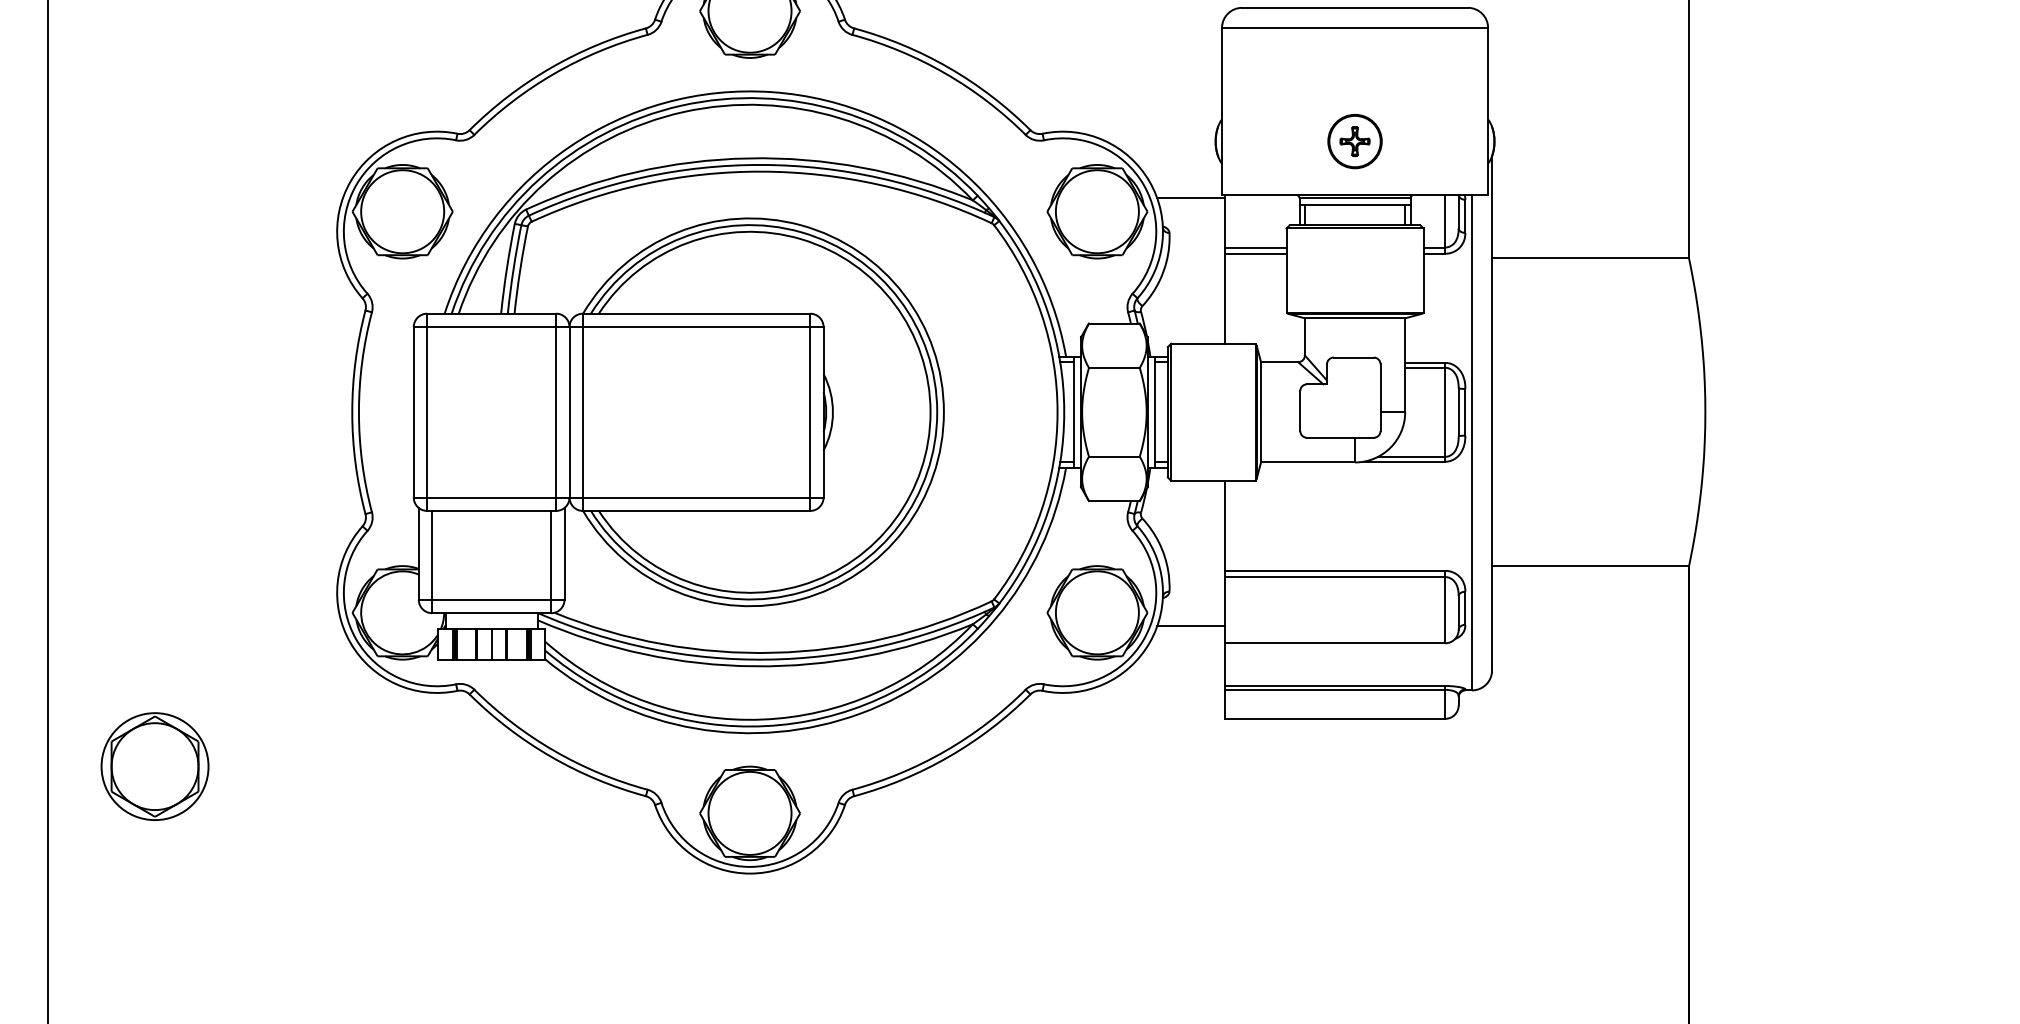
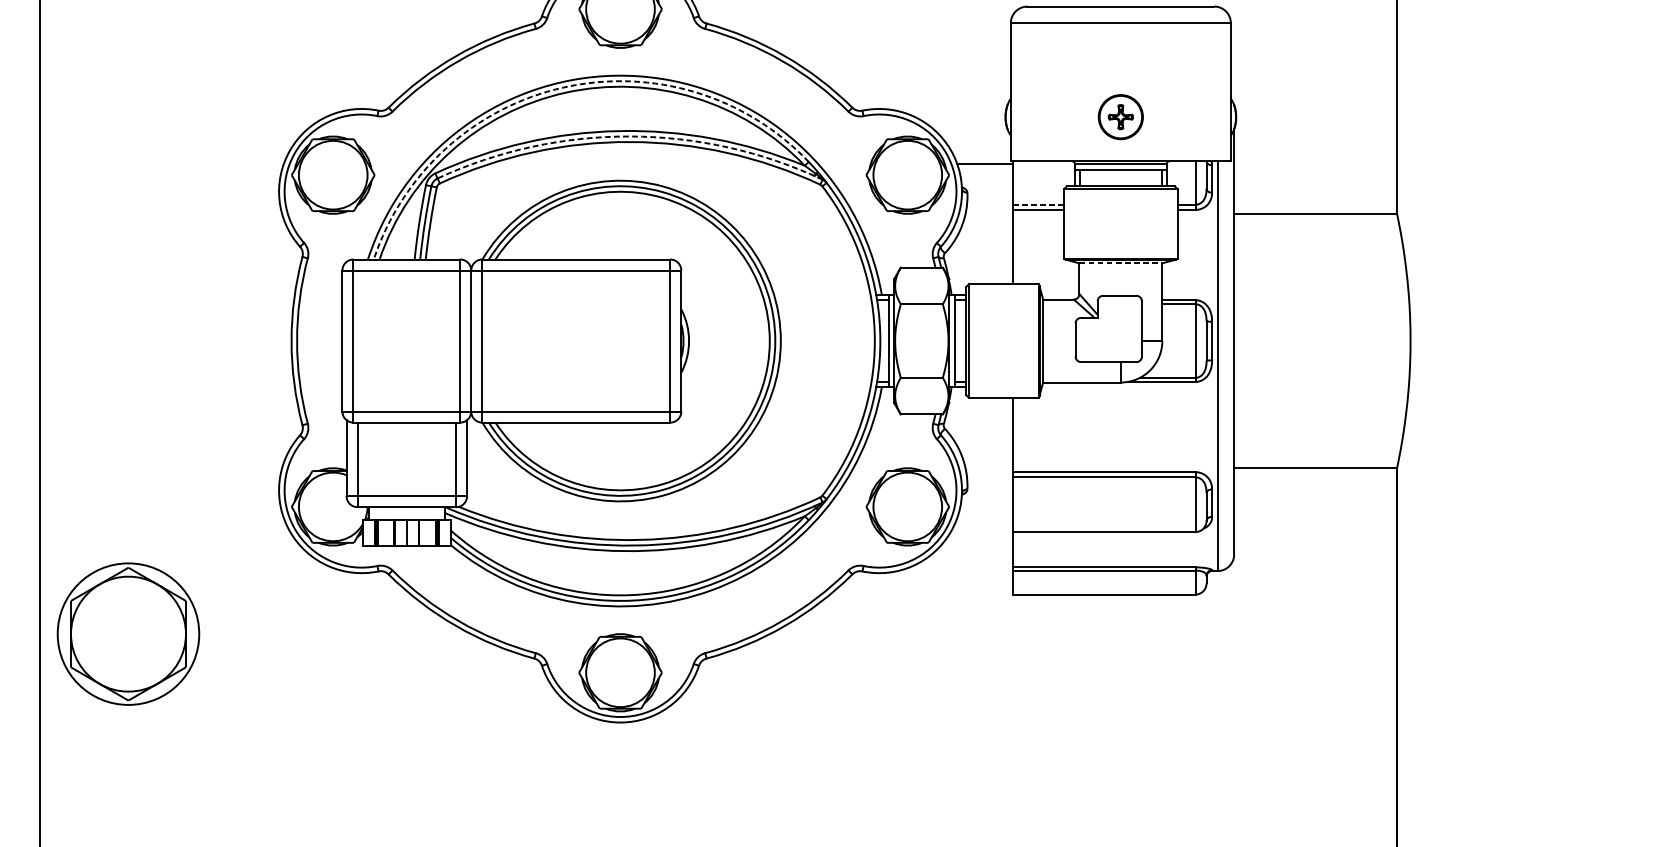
arc: (681, 105) -> (563, 87), solid -> dashed
arc: (761, 164) -> (629, 136), solid -> dashed
line: (1255, 247) -> (1038, 204), solid -> dashed
line: (1355, 318) -> (1121, 263), solid -> dashed
line: (1190, 626) -> (984, 518), removed
part: (154, 766) -> (128, 633), size x1.6

